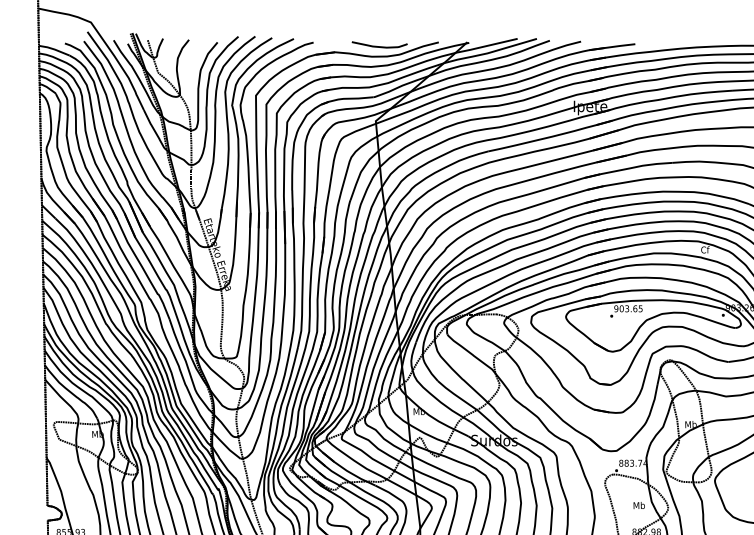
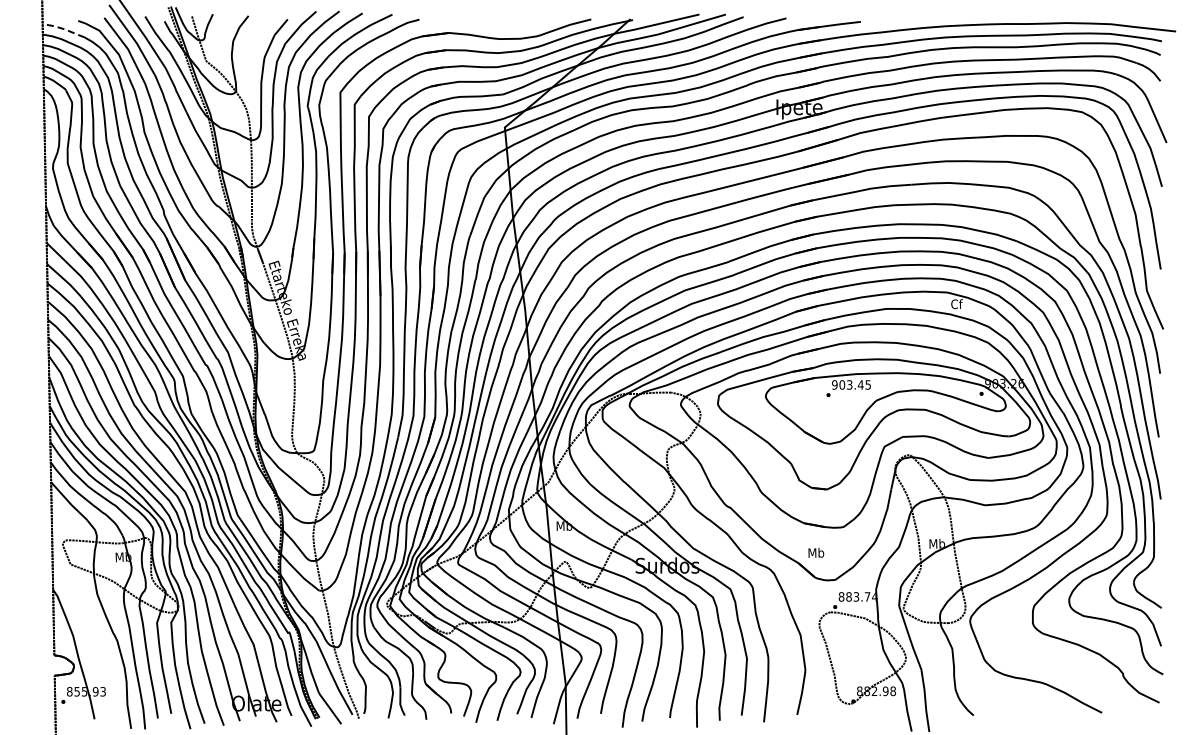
curve: (379, 46) -> (509, 24), removed
line: (54, 49) -> (63, 29), solid -> dashed
text: (635, 308) -> (860, 384), 903.65 -> 903.45
text: (639, 505) -> (816, 552), moved

